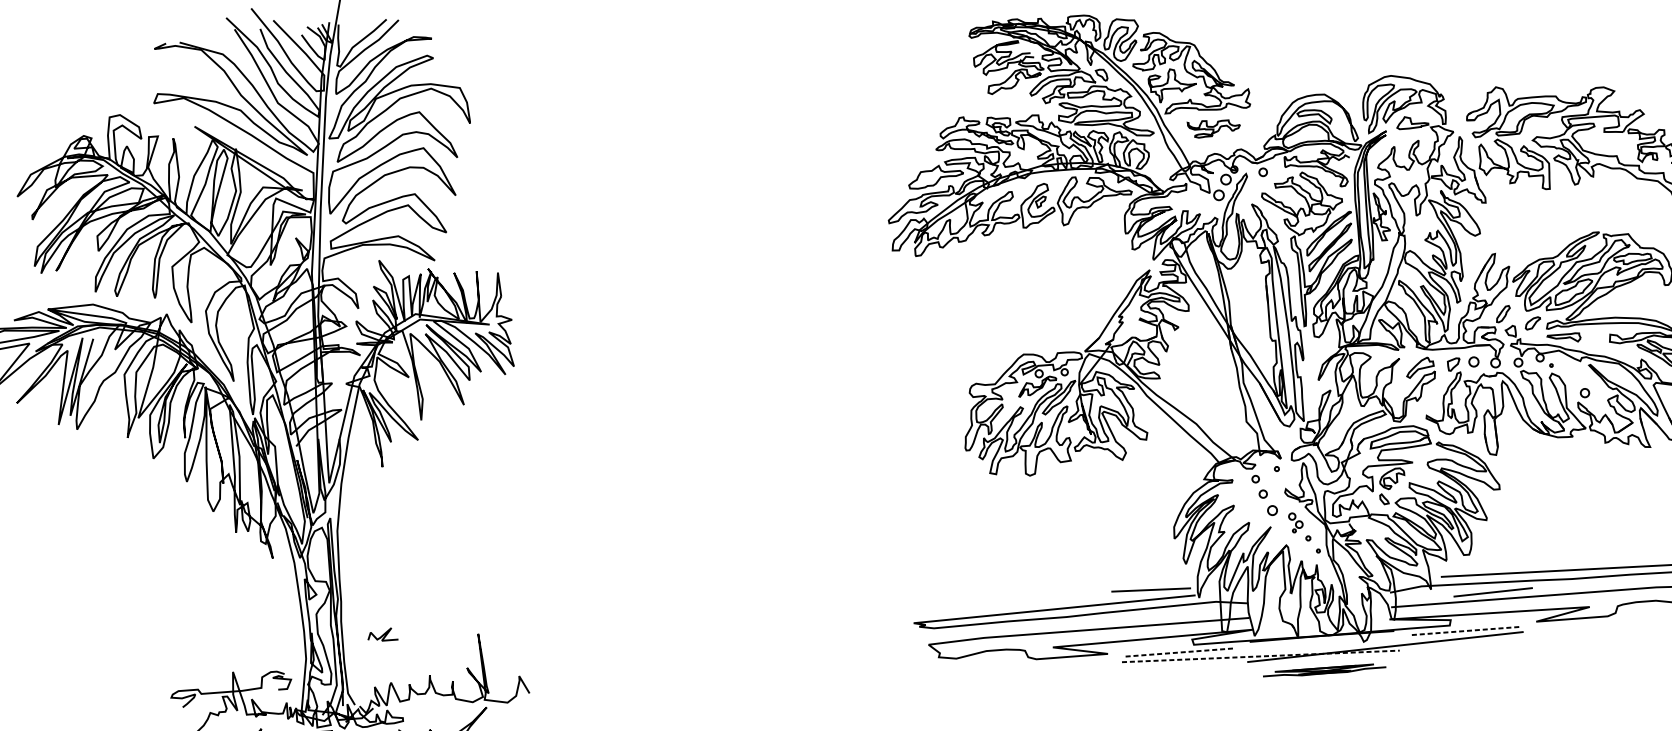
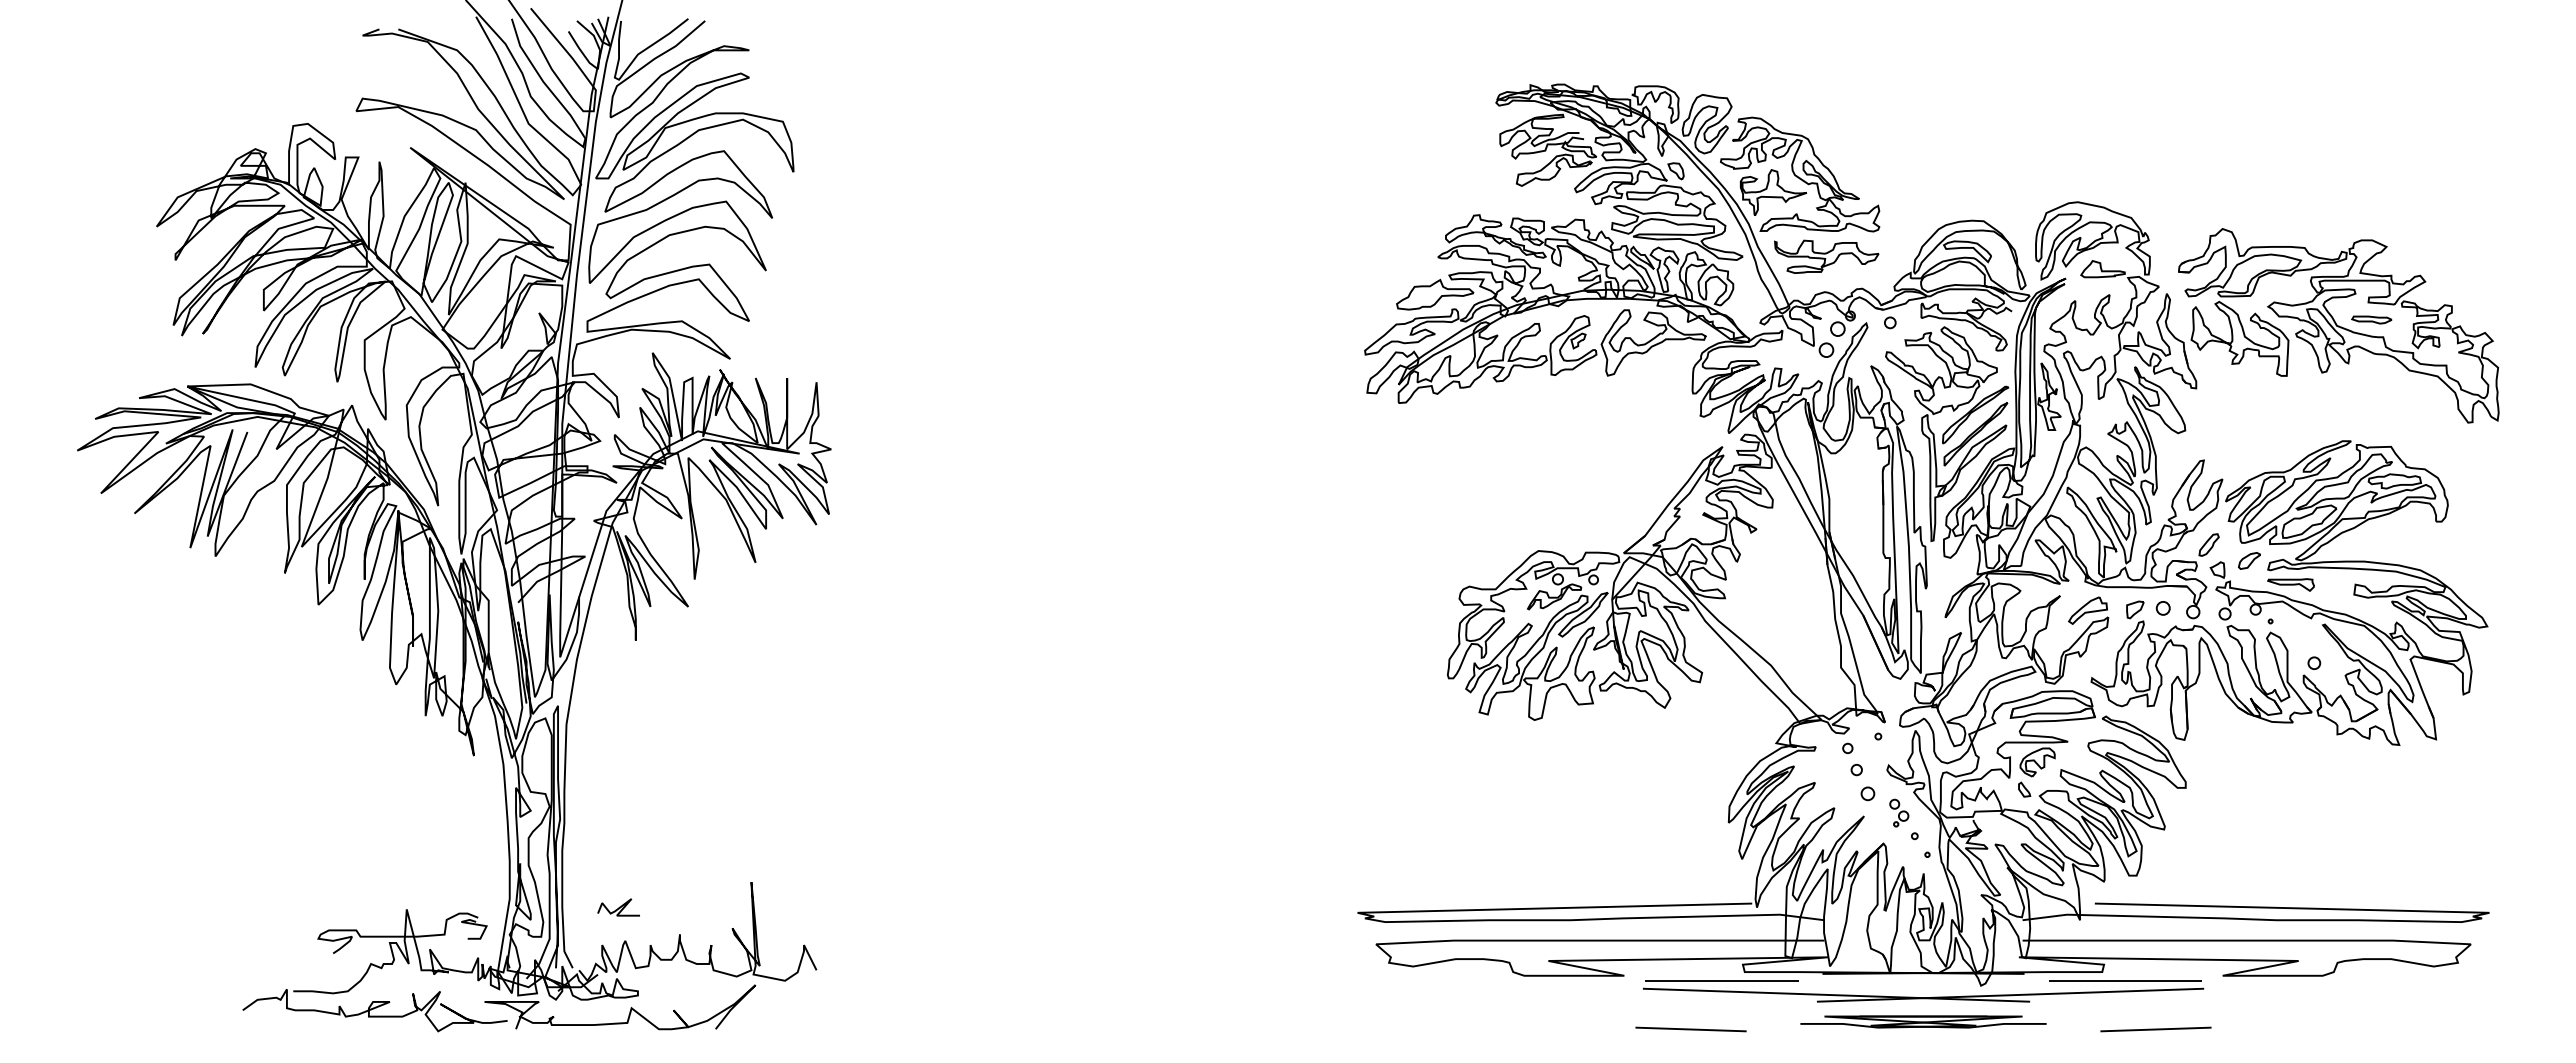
part: (1213, 128) -> (1826, 256), size x1.43
part: (1607, 144) -> (2371, 319), added
line: (1150, 590) -> (1690, 1029), moved
line: (1492, 592) -> (2155, 1029), moved
line: (1466, 631) -> (2125, 981), dashed -> solid
curve: (382, 634) -> (618, 907), moved
line: (1177, 652) -> (1721, 981), dashed -> solid
line: (1260, 656) -> (1836, 995), dashed -> solid
part: (1324, 670) -> (1923, 1021), size x1.43

